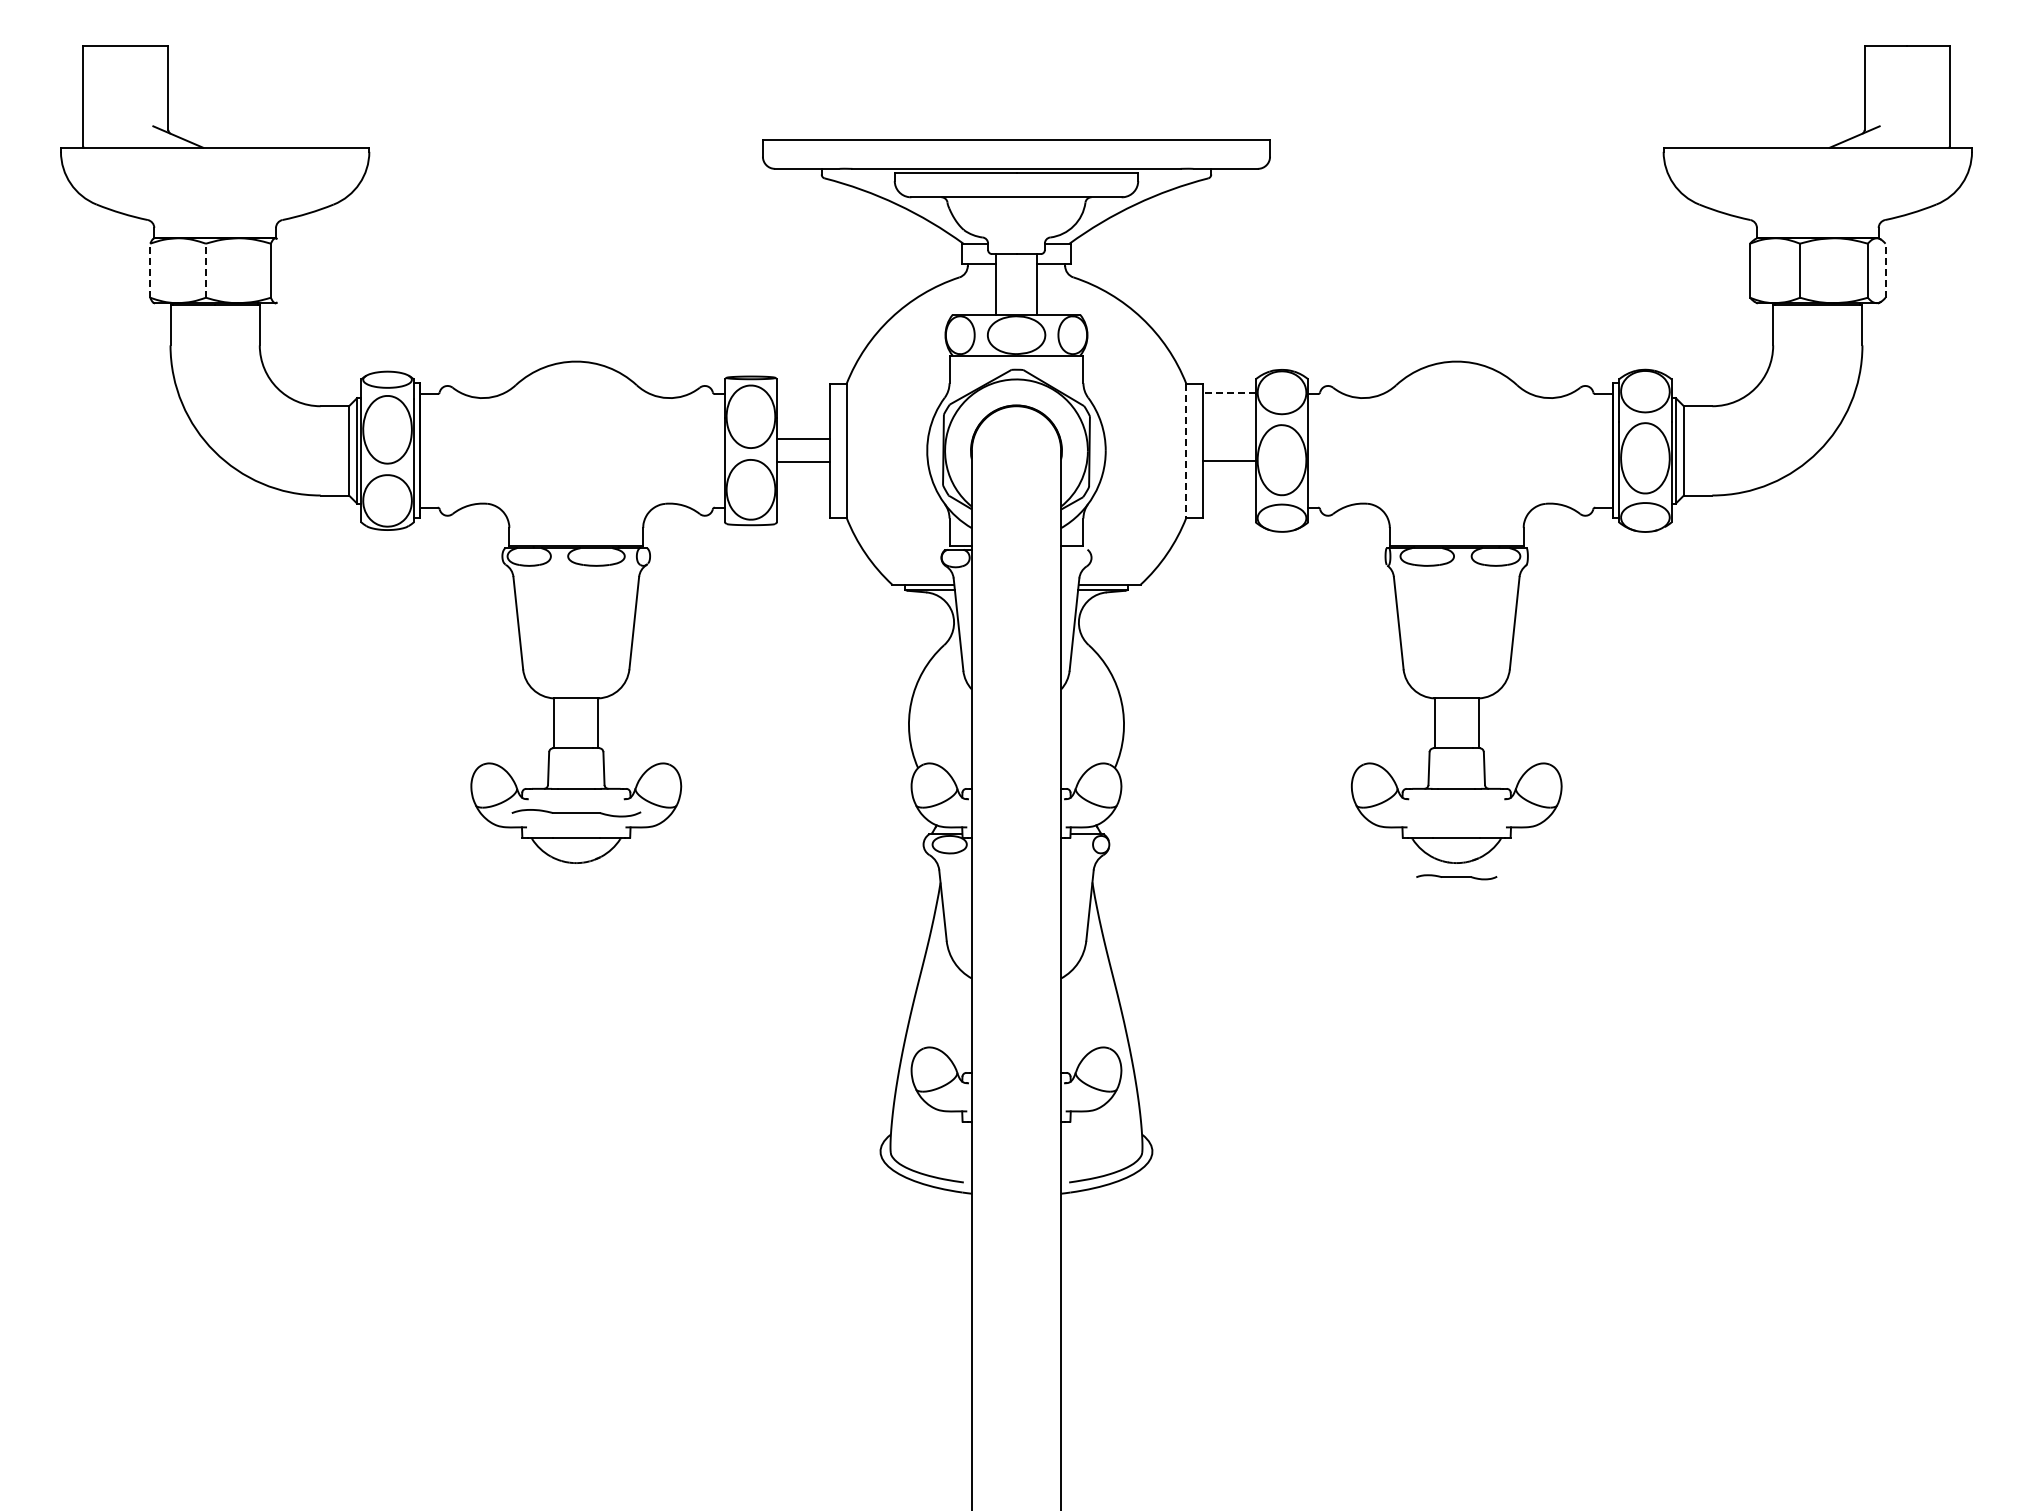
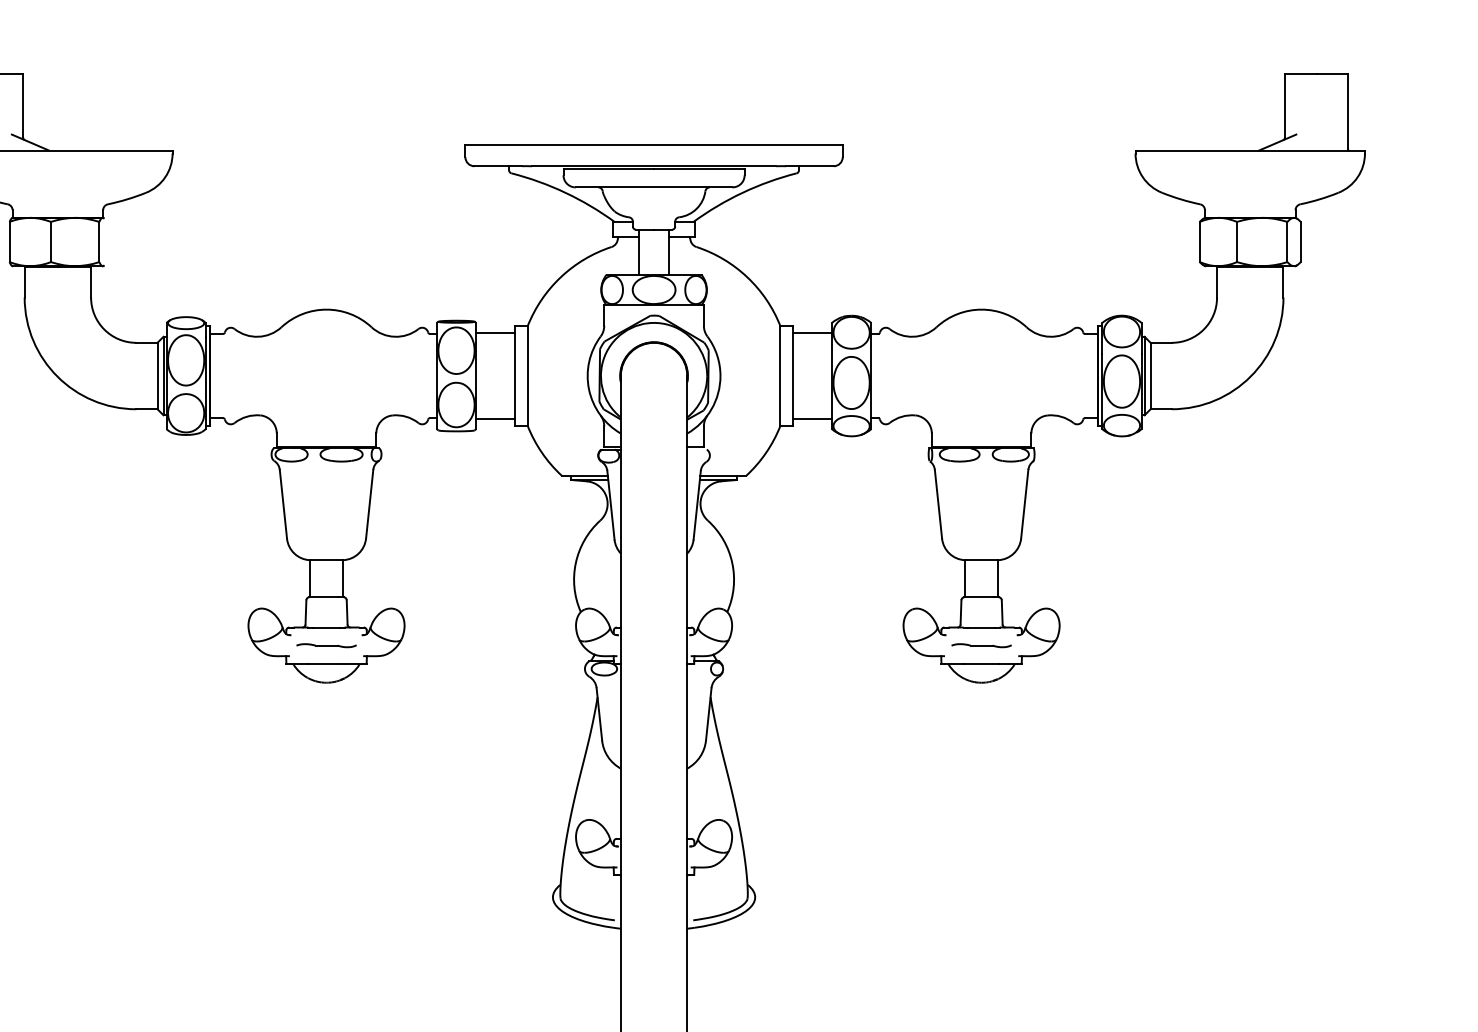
line: (150, 270) -> (9, 241), dashed -> solid
line: (205, 270) -> (50, 241), dashed -> solid
line: (1885, 270) -> (1300, 241), dashed -> solid
line: (1228, 393) -> (811, 333), dashed -> solid
line: (803, 438) -> (495, 418), moved
line: (1186, 450) -> (780, 375), dashed -> solid
line: (1229, 460) -> (812, 418), moved
line: (803, 462) -> (495, 333), moved
part: (575, 813) -> (325, 645), size x0.62
part: (1456, 877) -> (981, 645), moved

